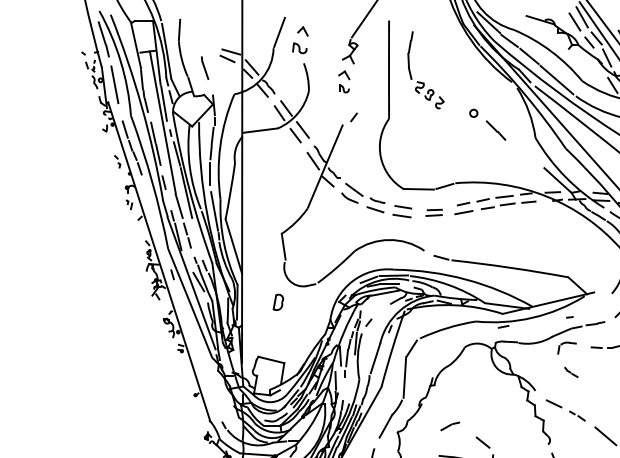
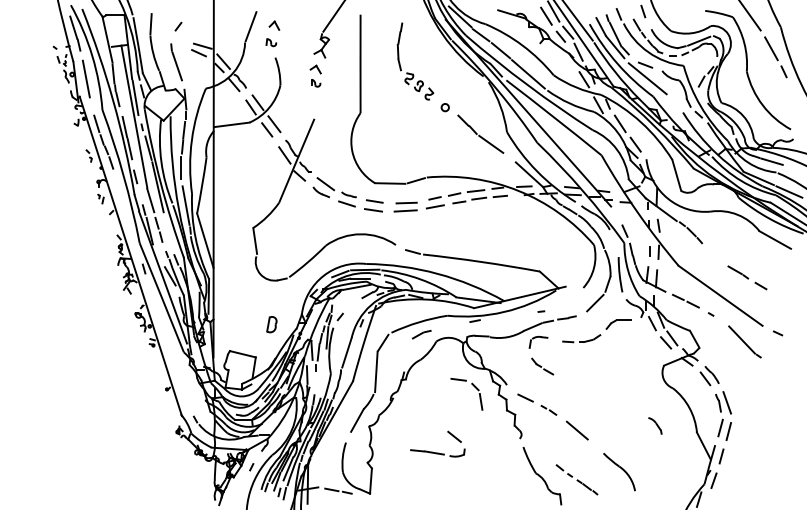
part: (300, 48) -> (271, 42), size x0.71
part: (205, 68) -> (176, 62), size x1.67
part: (424, 82) -> (413, 73), moved
line: (354, 117) -> (178, 26), moved
line: (520, 149) -> (491, 143), added
part: (434, 212) -> (405, 206), size x1.43
part: (278, 302) -> (271, 324), moved
part: (571, 372) -> (542, 366), size x1.67
part: (502, 392) -> (473, 386), added
part: (450, 426) -> (421, 334), moved

